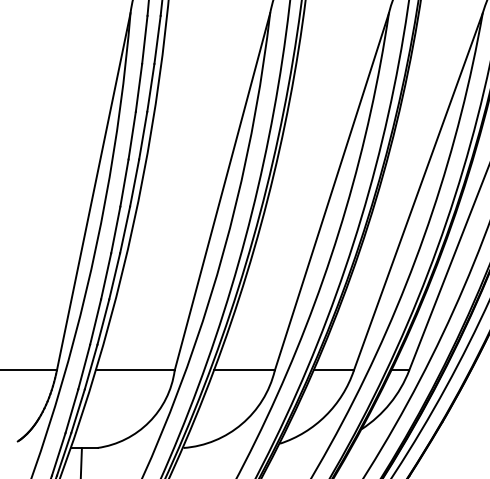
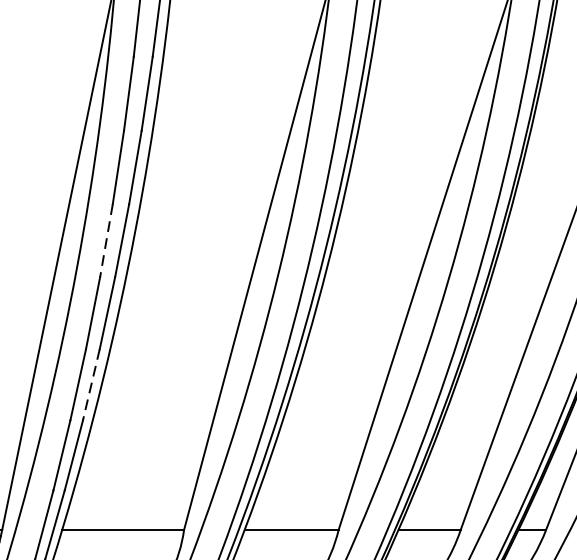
line: (124, 183) -> (106, 241), solid -> dashed
line: (114, 276) -> (91, 384), solid -> dashed

